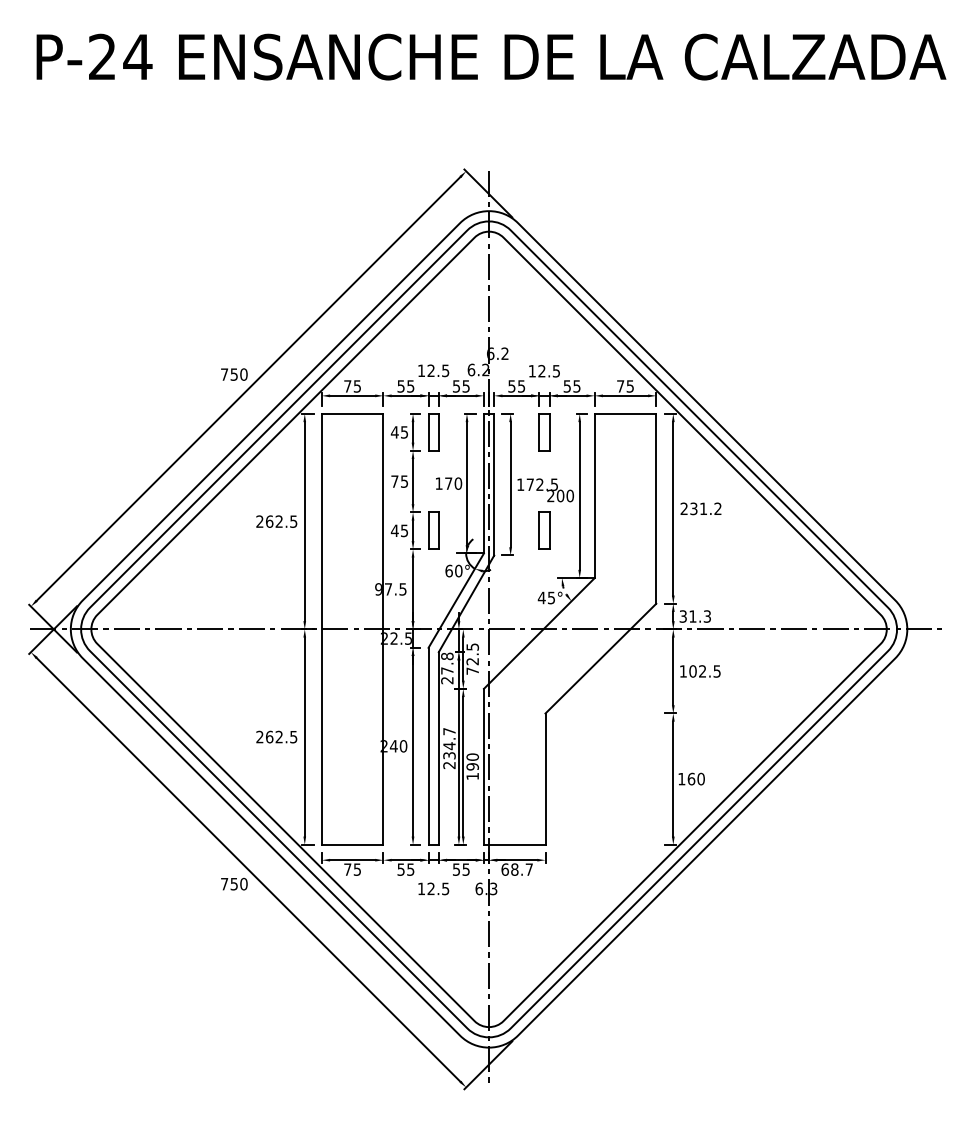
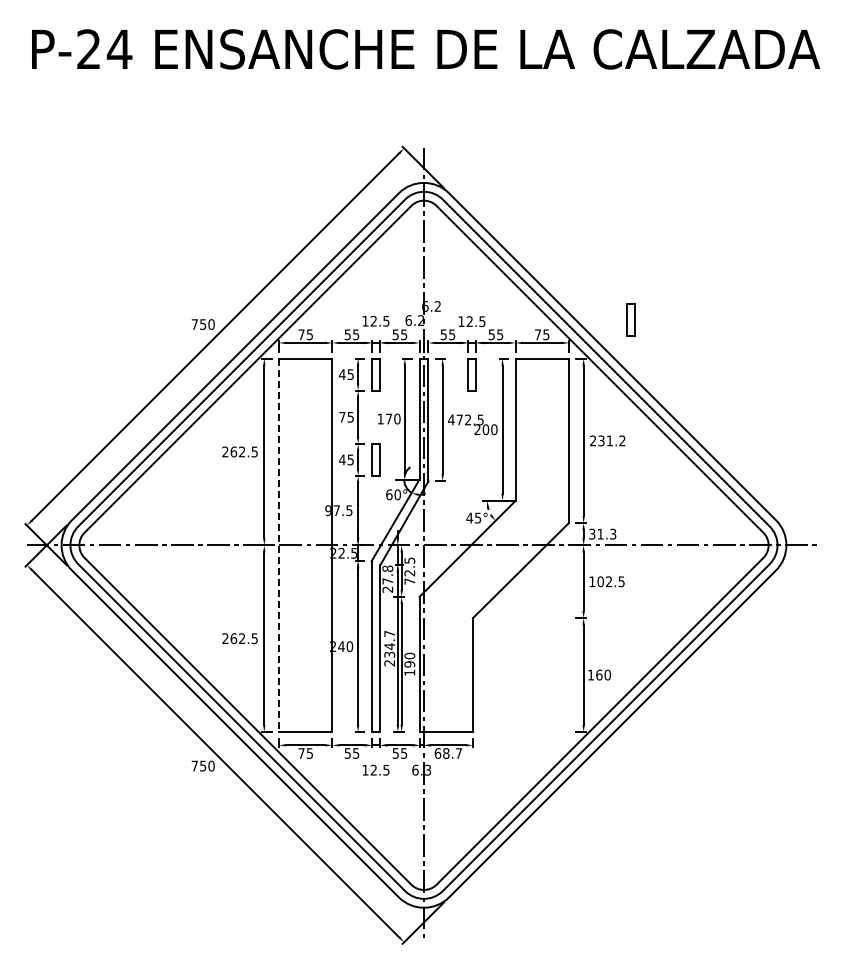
text: (520, 484) -> (451, 419), 172.5 -> 472.5
part: (543, 530) -> (630, 319), moved
line: (322, 629) -> (279, 545), solid -> dashed

